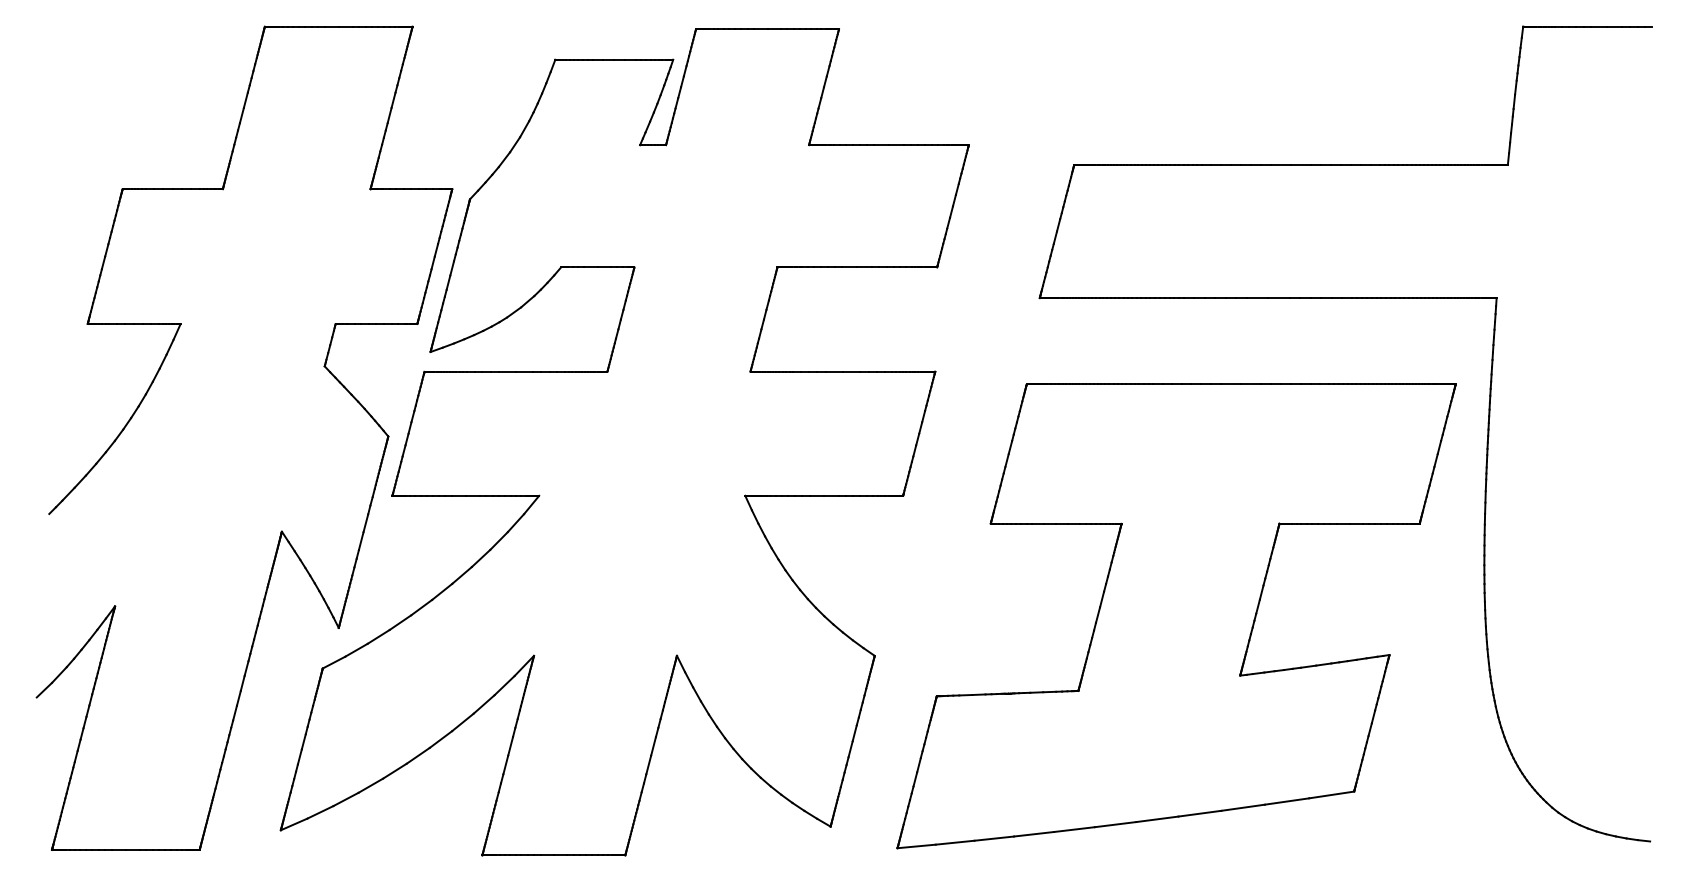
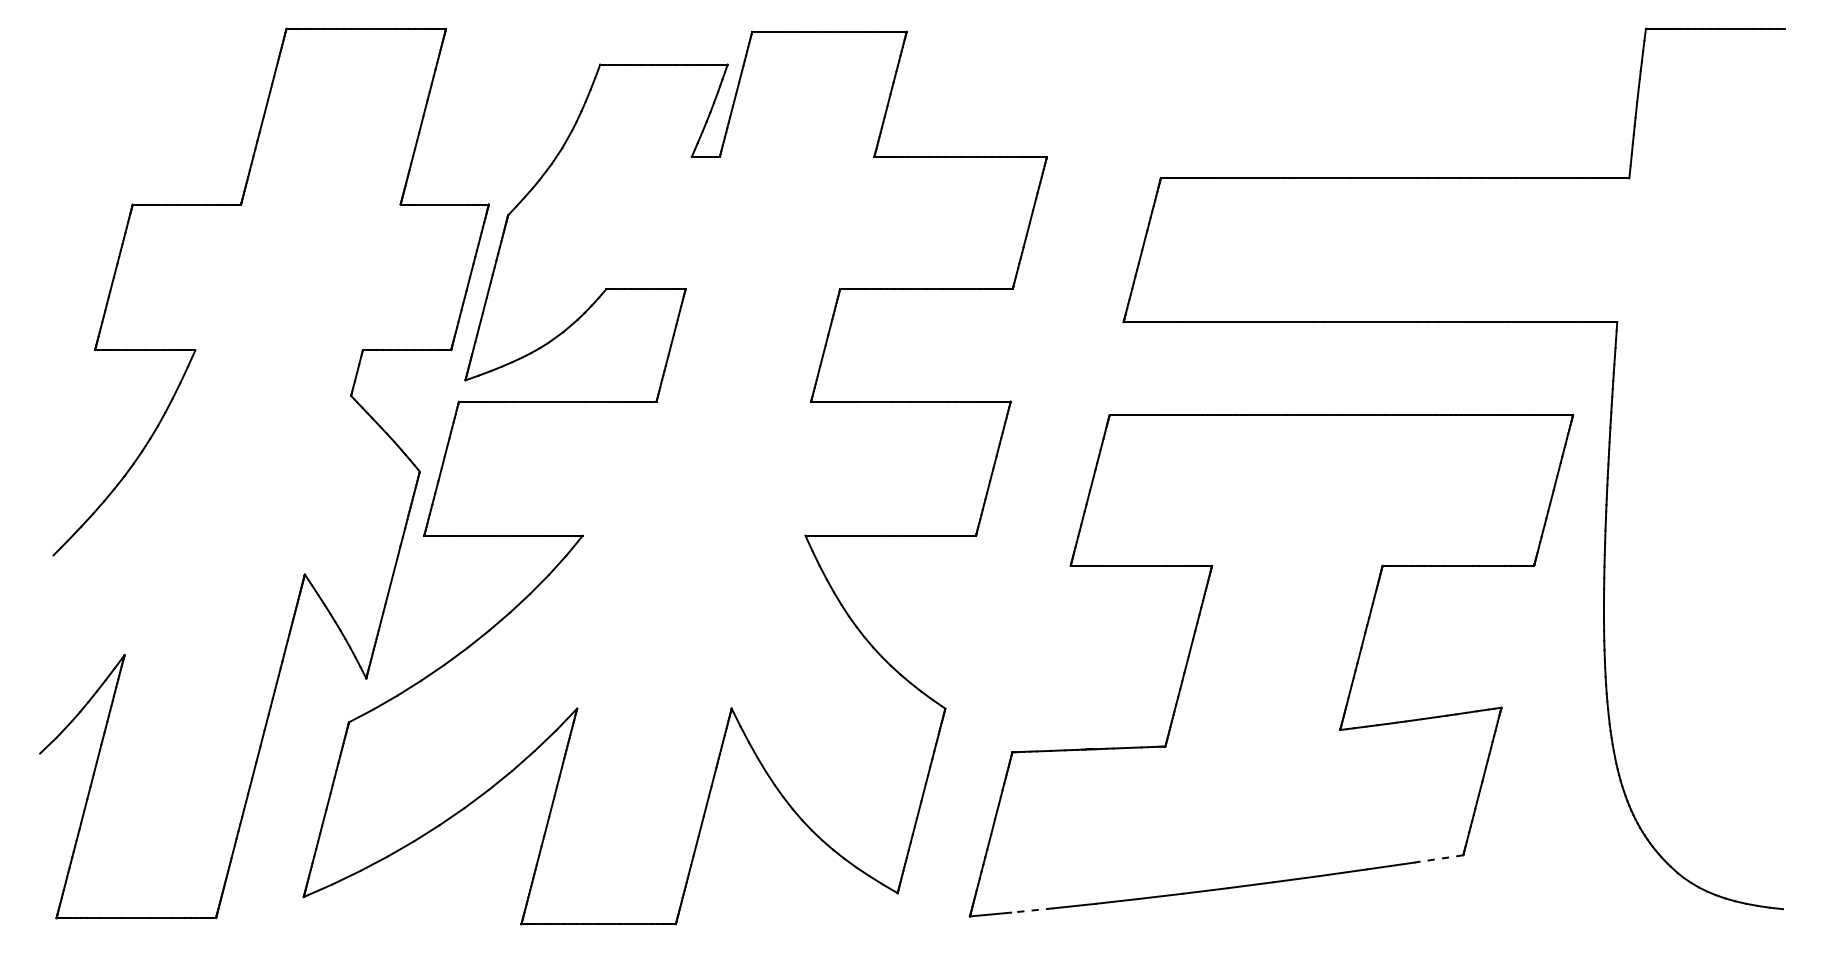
line: (1332, 794) -> (1439, 858), solid -> dashed
line: (954, 842) -> (1031, 910), solid -> dashed

